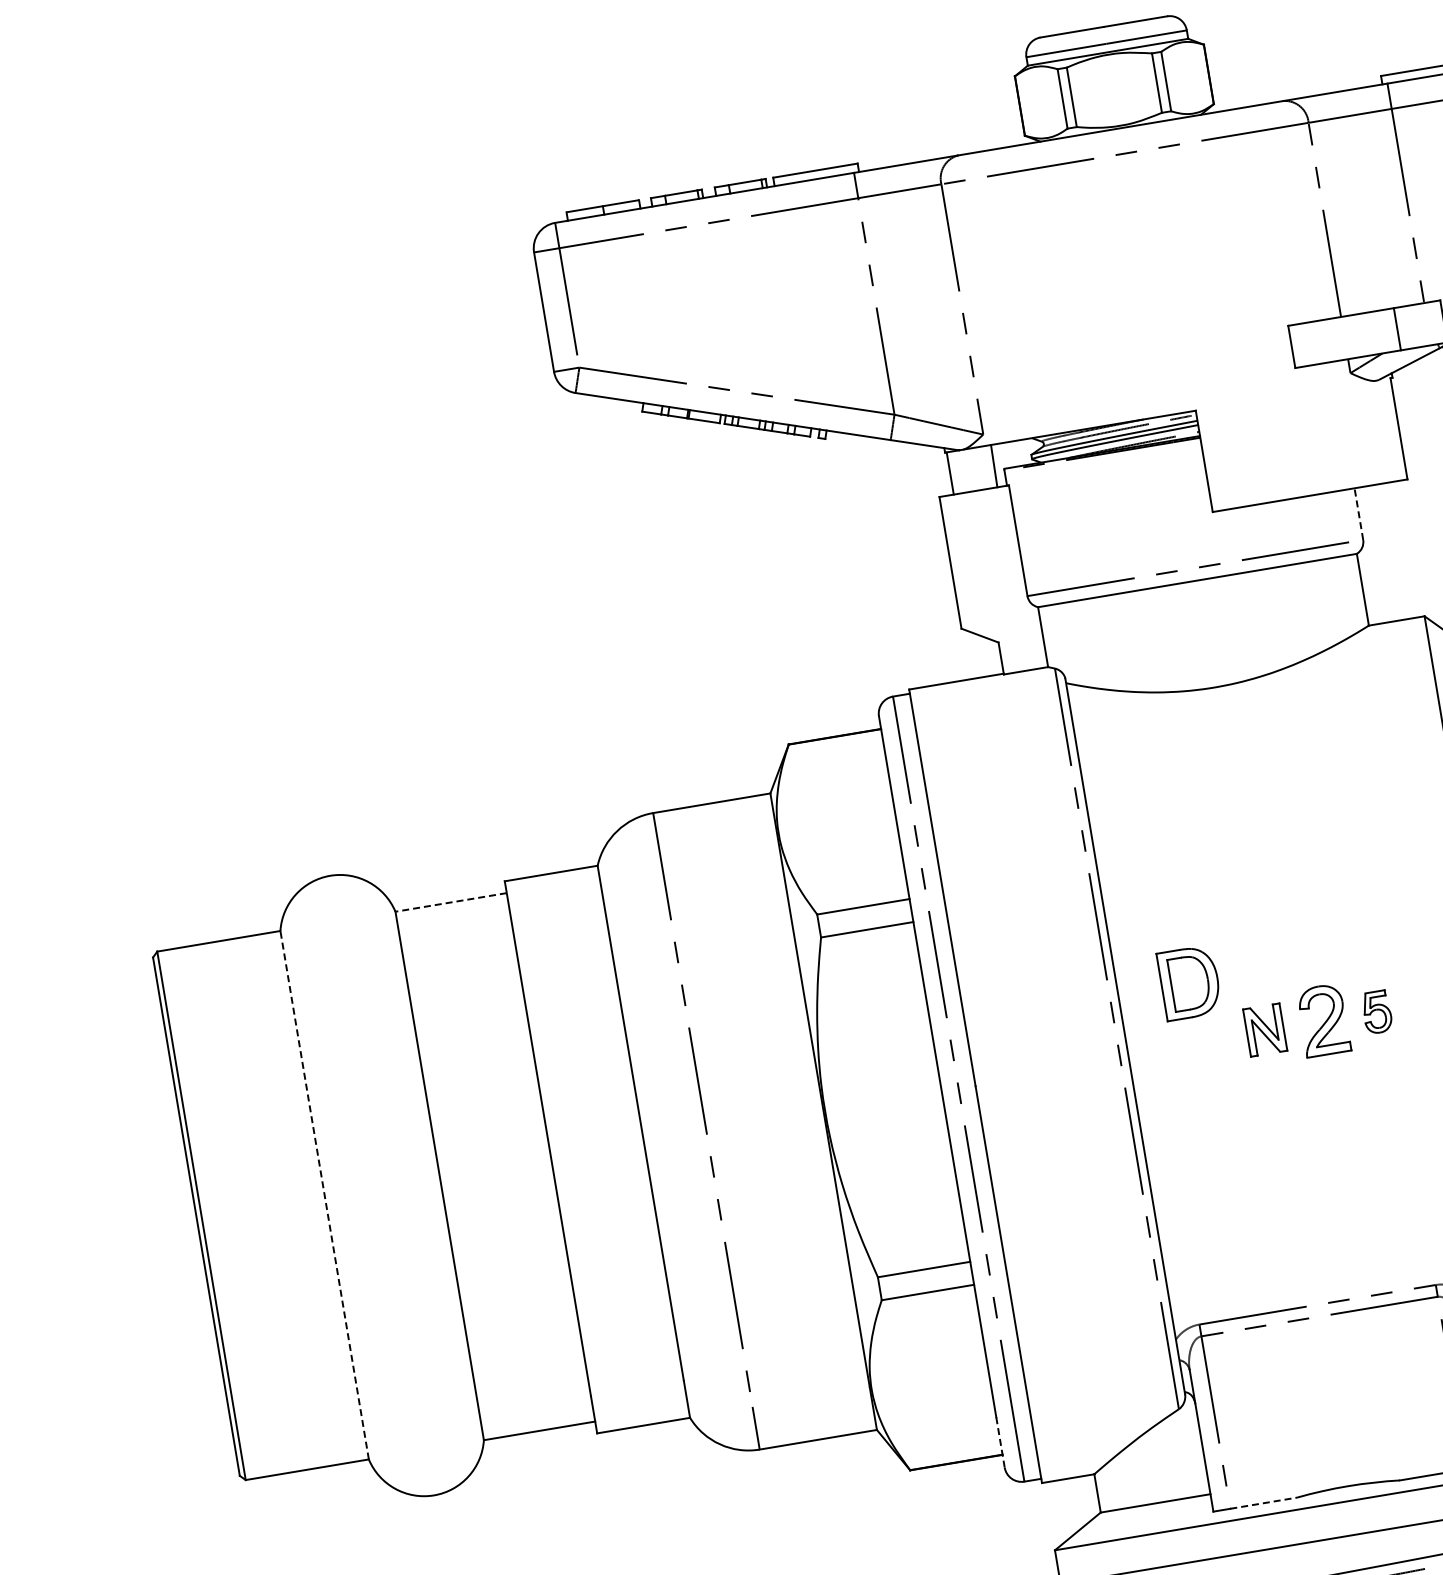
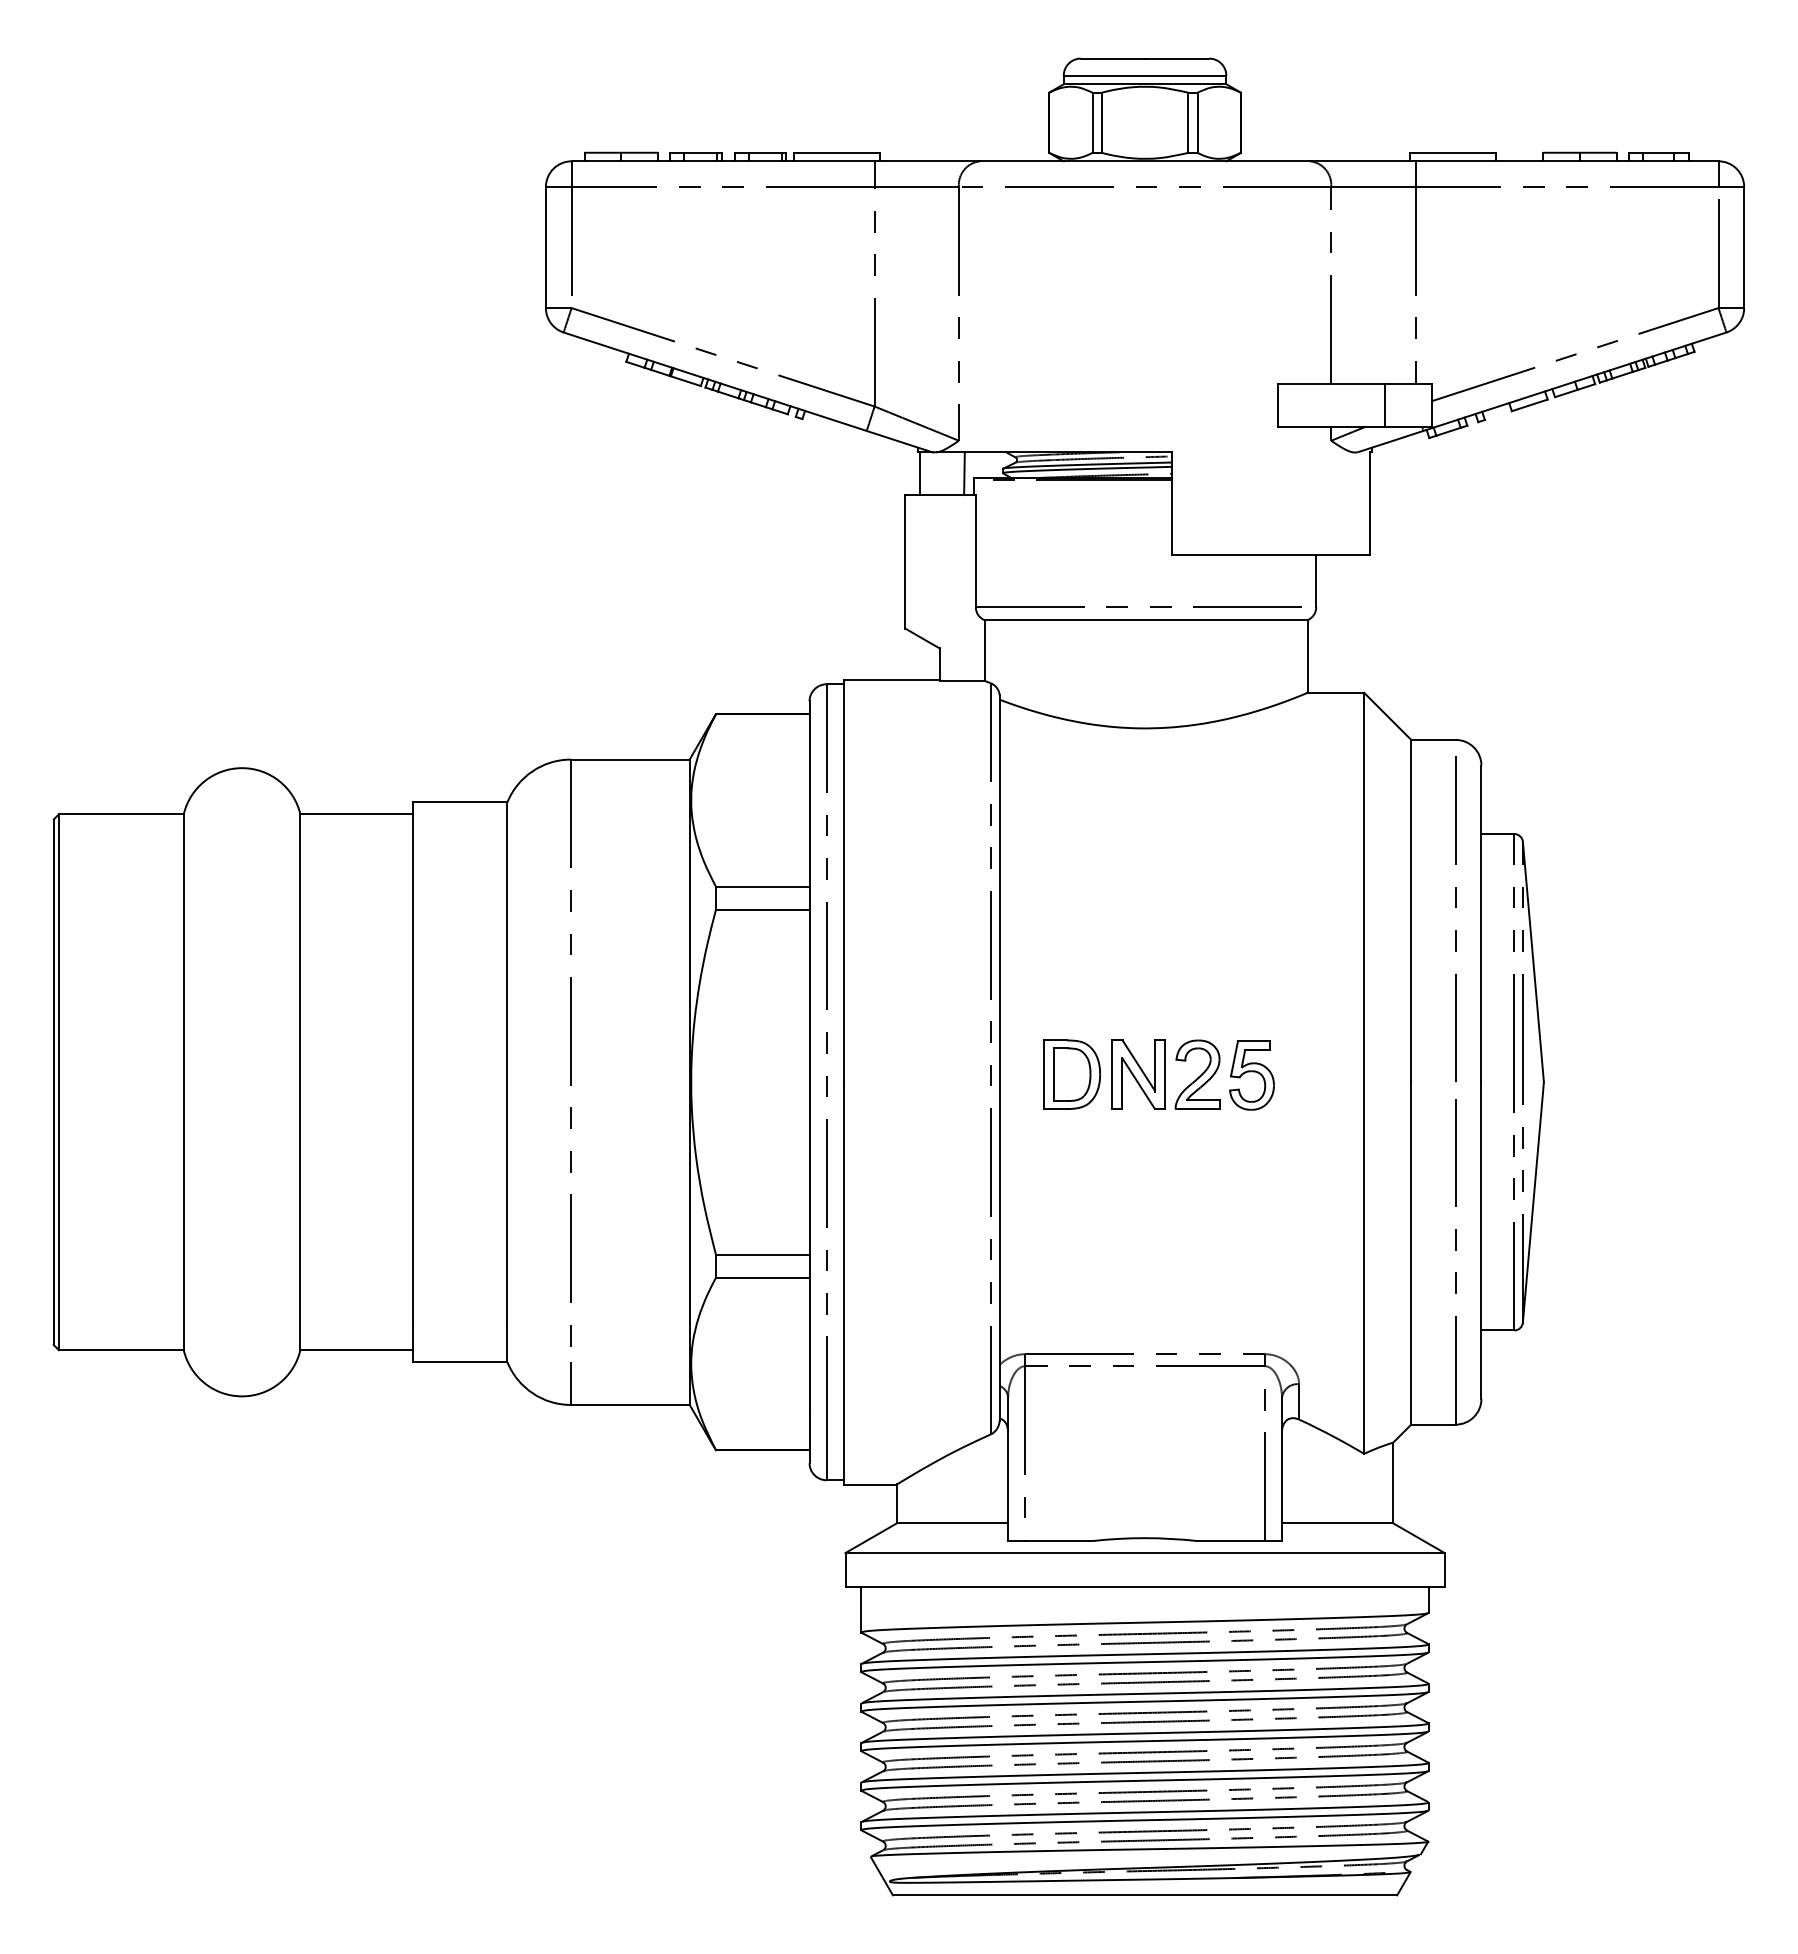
line: (1359, 513) -> (1316, 580), dashed -> solid
line: (450, 902) -> (356, 814), dashed -> solid
part: (1189, 982) -> (1071, 1074), moved
part: (1376, 1012) -> (1251, 1075), size x1.67
part: (1265, 1029) -> (1138, 1074), size x1.43
line: (324, 1195) -> (183, 1082), dashed -> solid
line: (1000, 1442) -> (809, 1437), dashed -> solid
line: (1264, 1503) -> (1059, 1541), dashed -> solid

